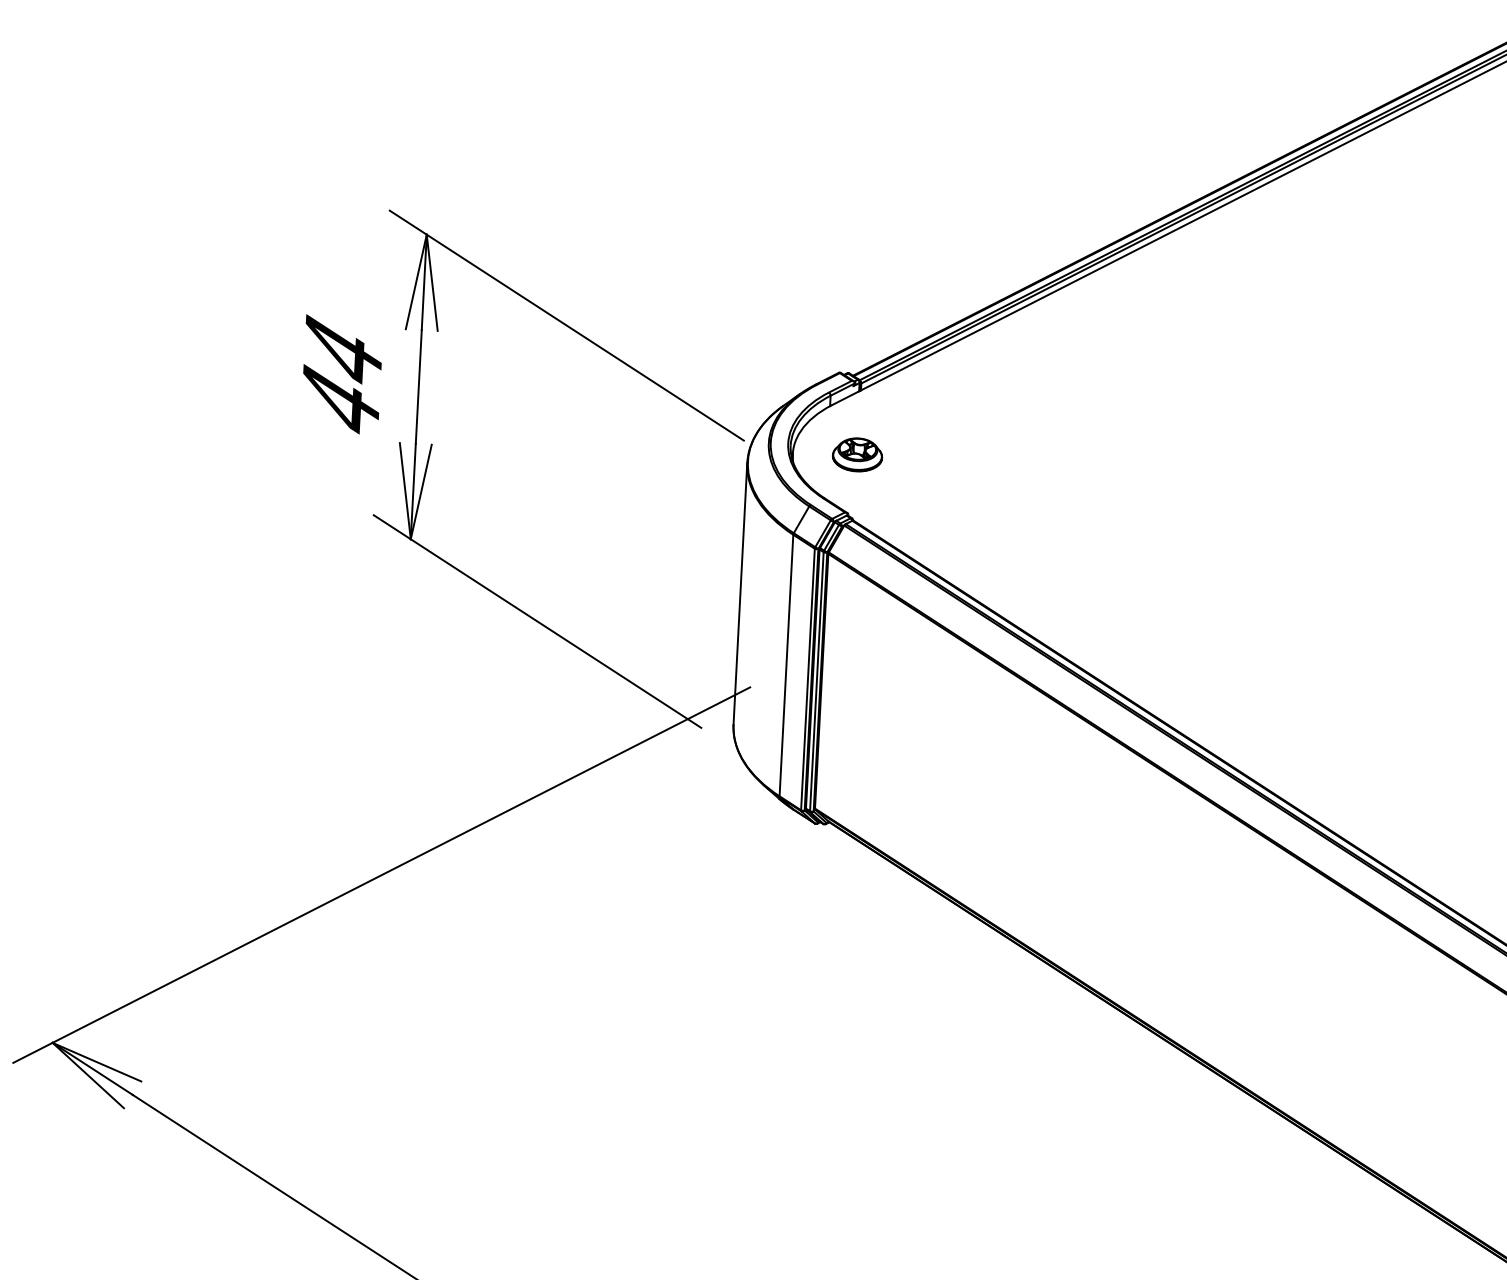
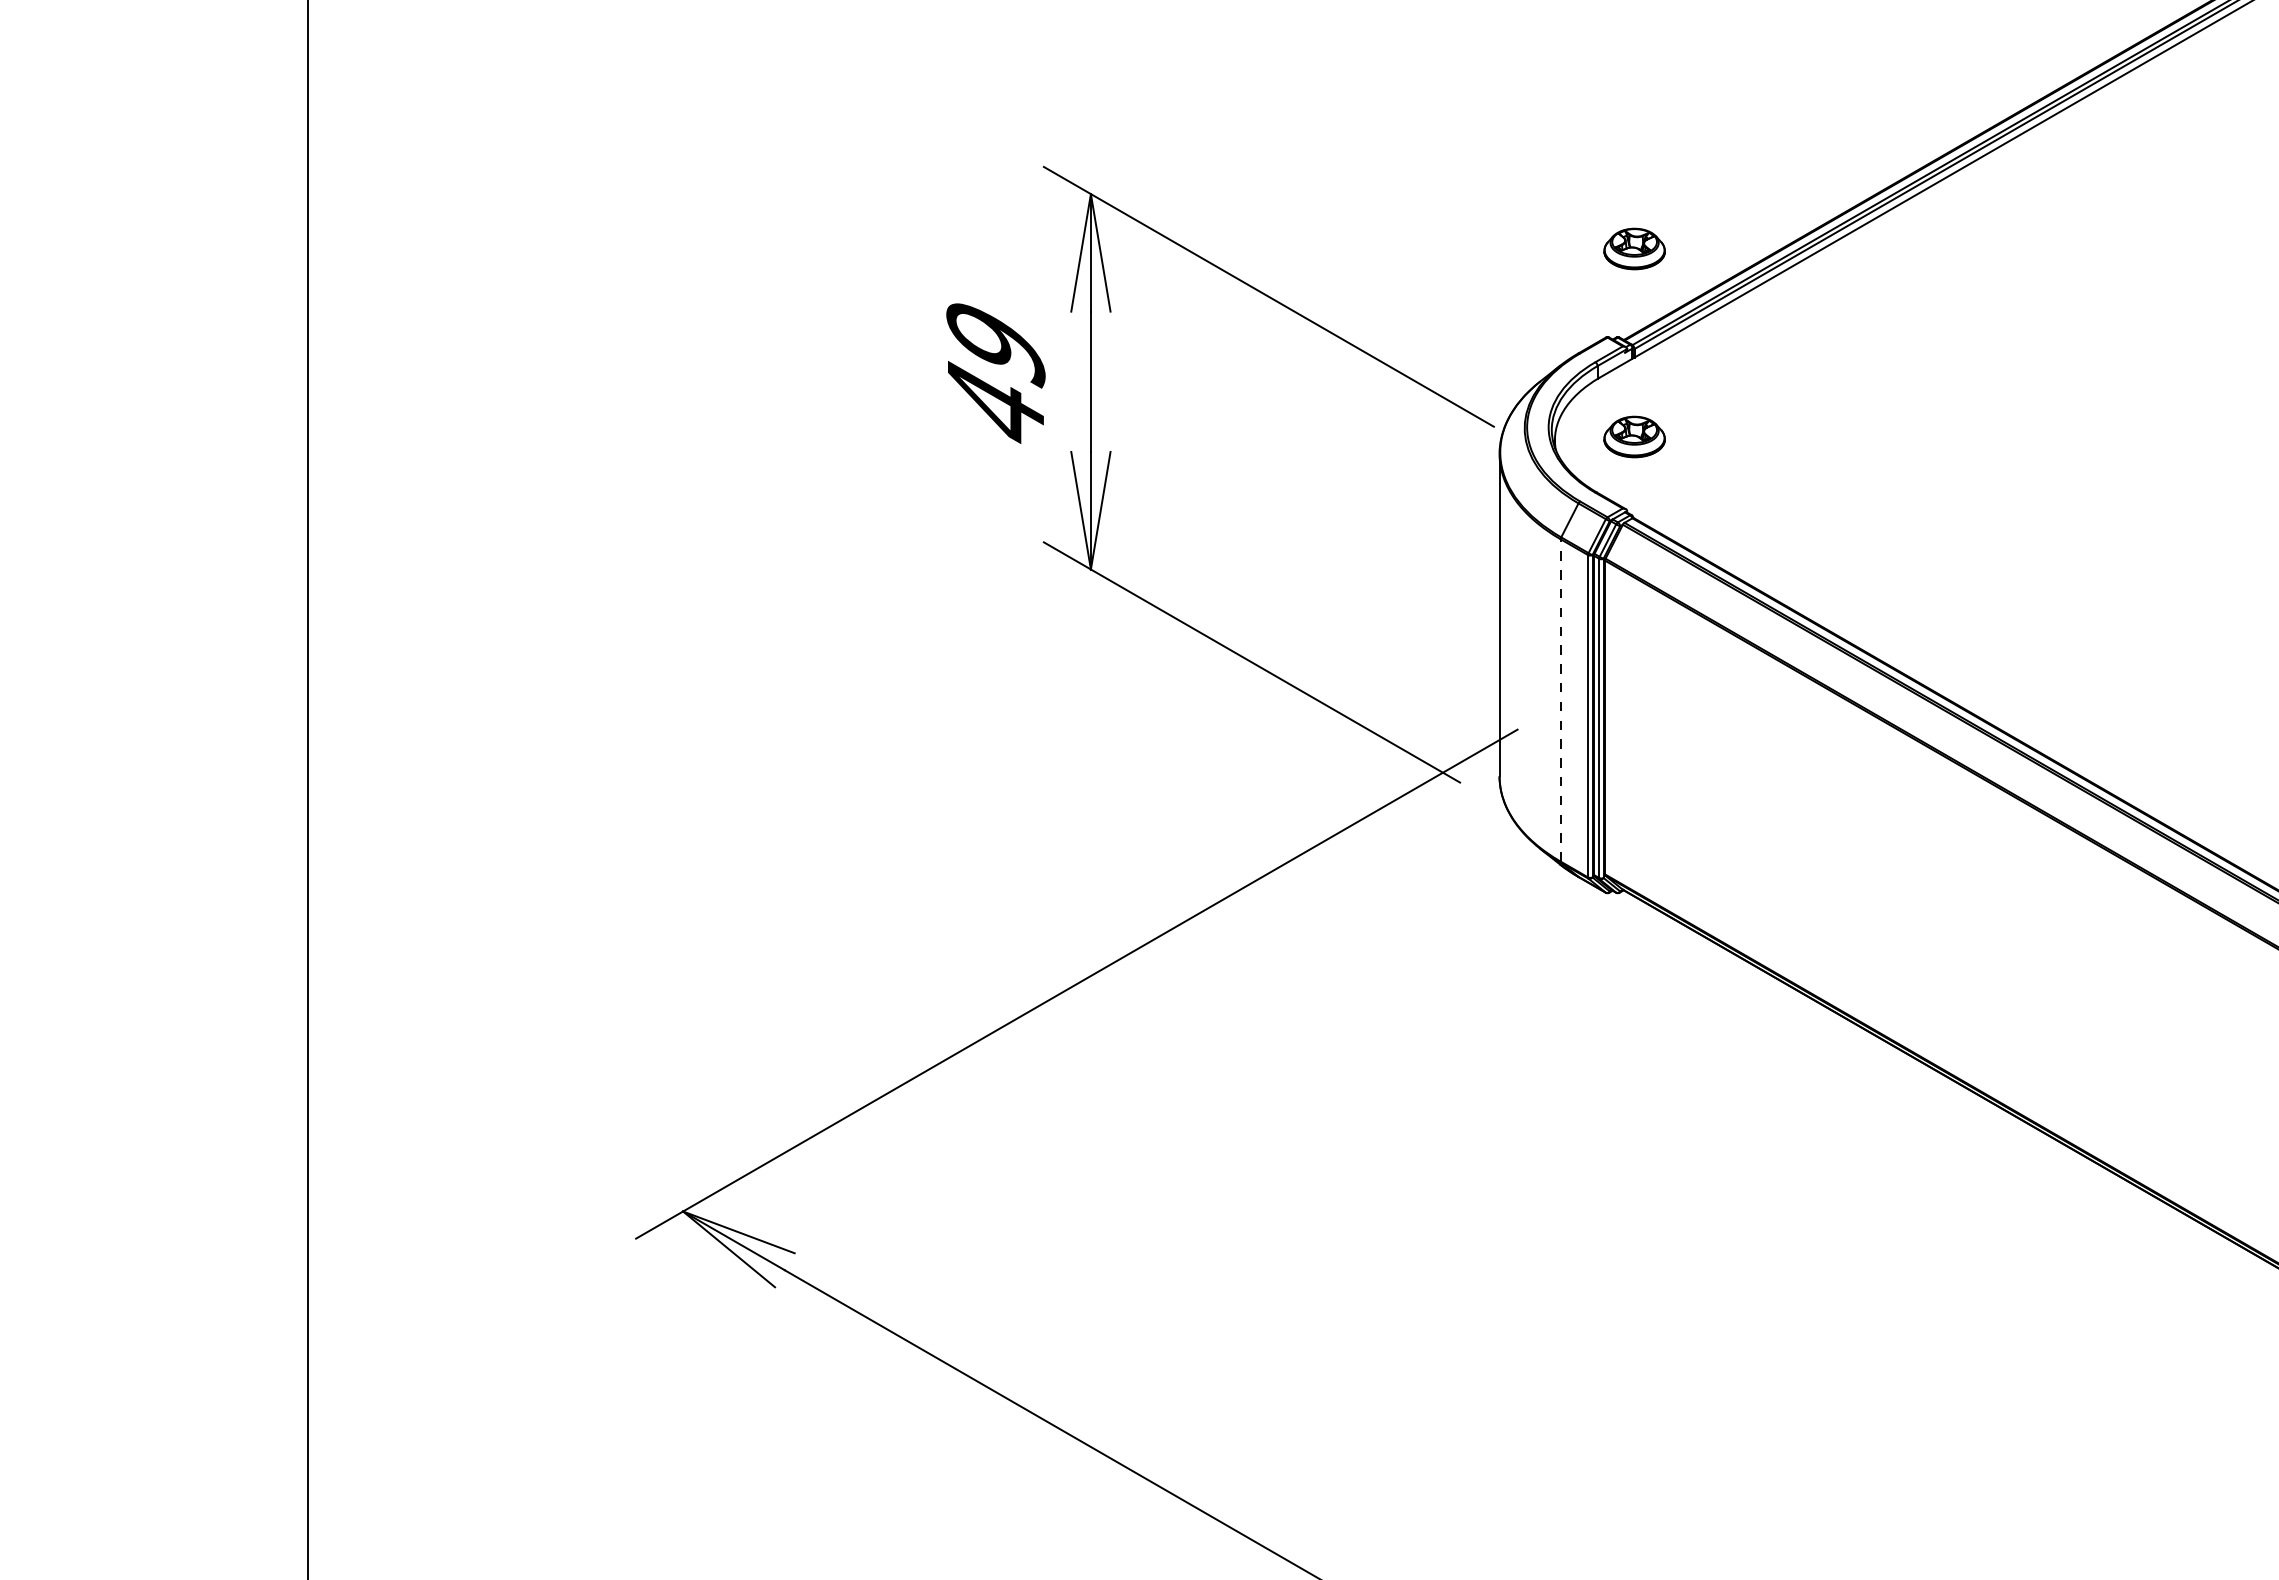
part: (865, 301) -> (1634, 248), added
text: (342, 351) -> (995, 343), 44 -> 49
line: (786, 664) -> (1560, 699), solid -> dashed

